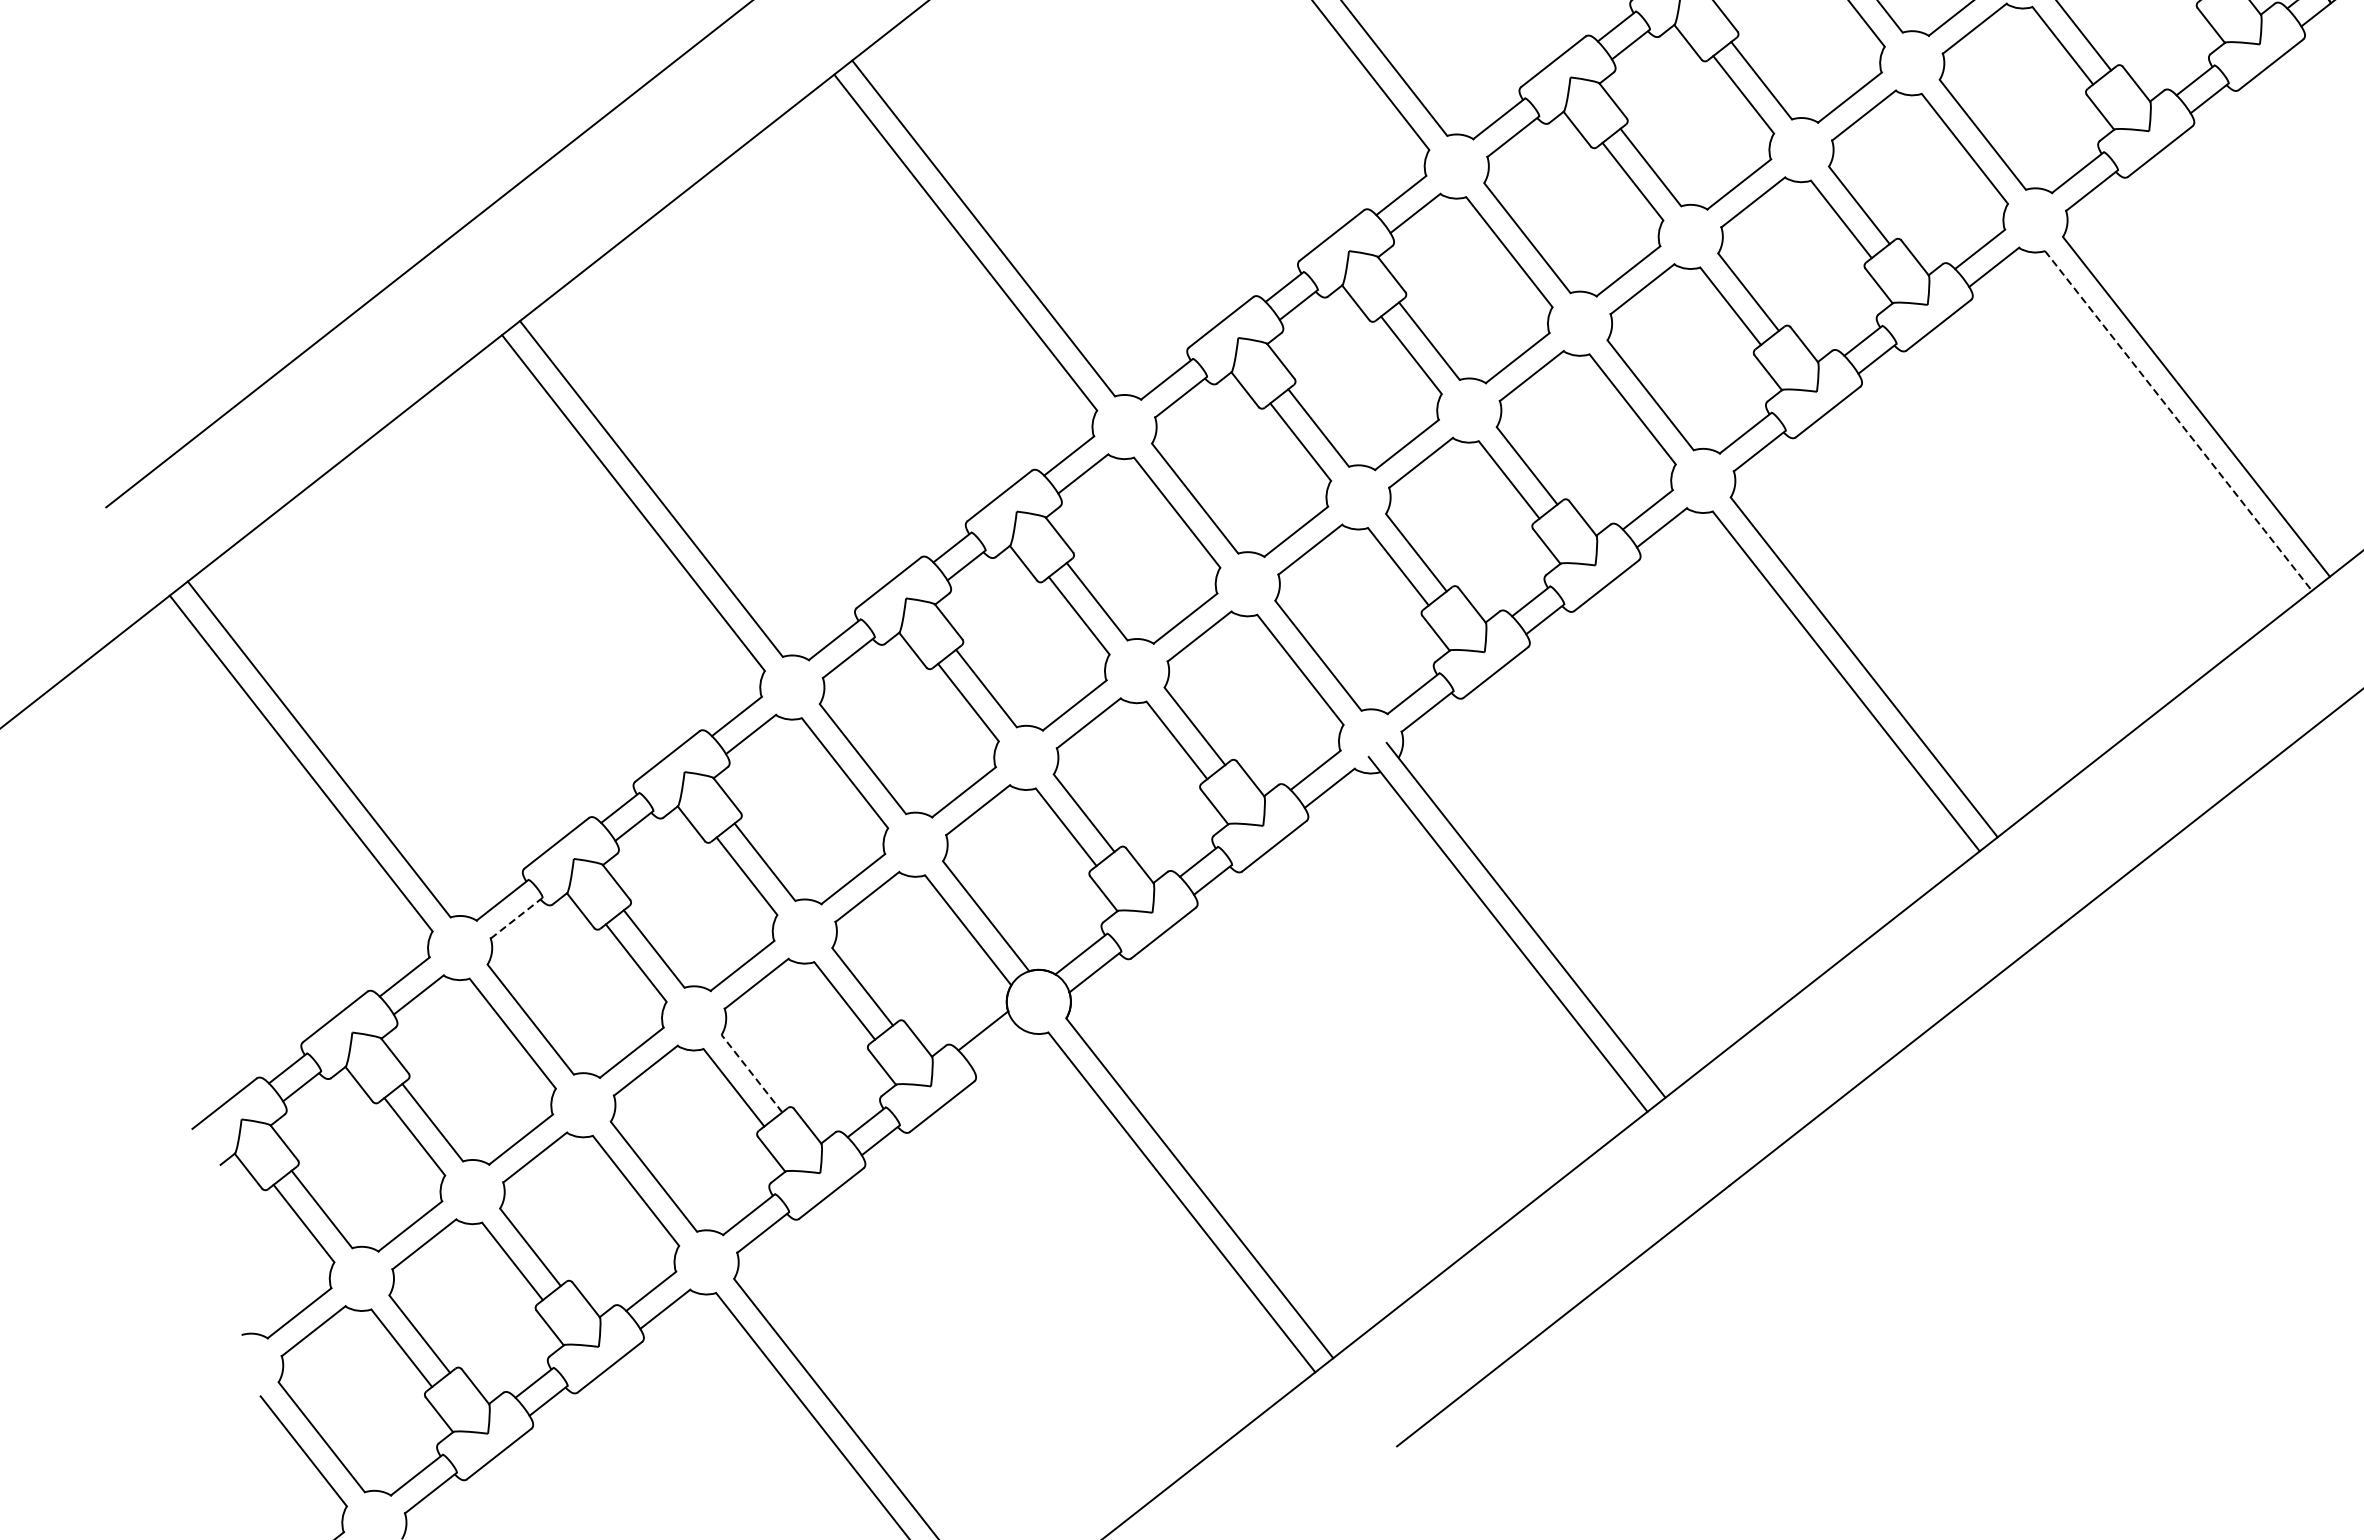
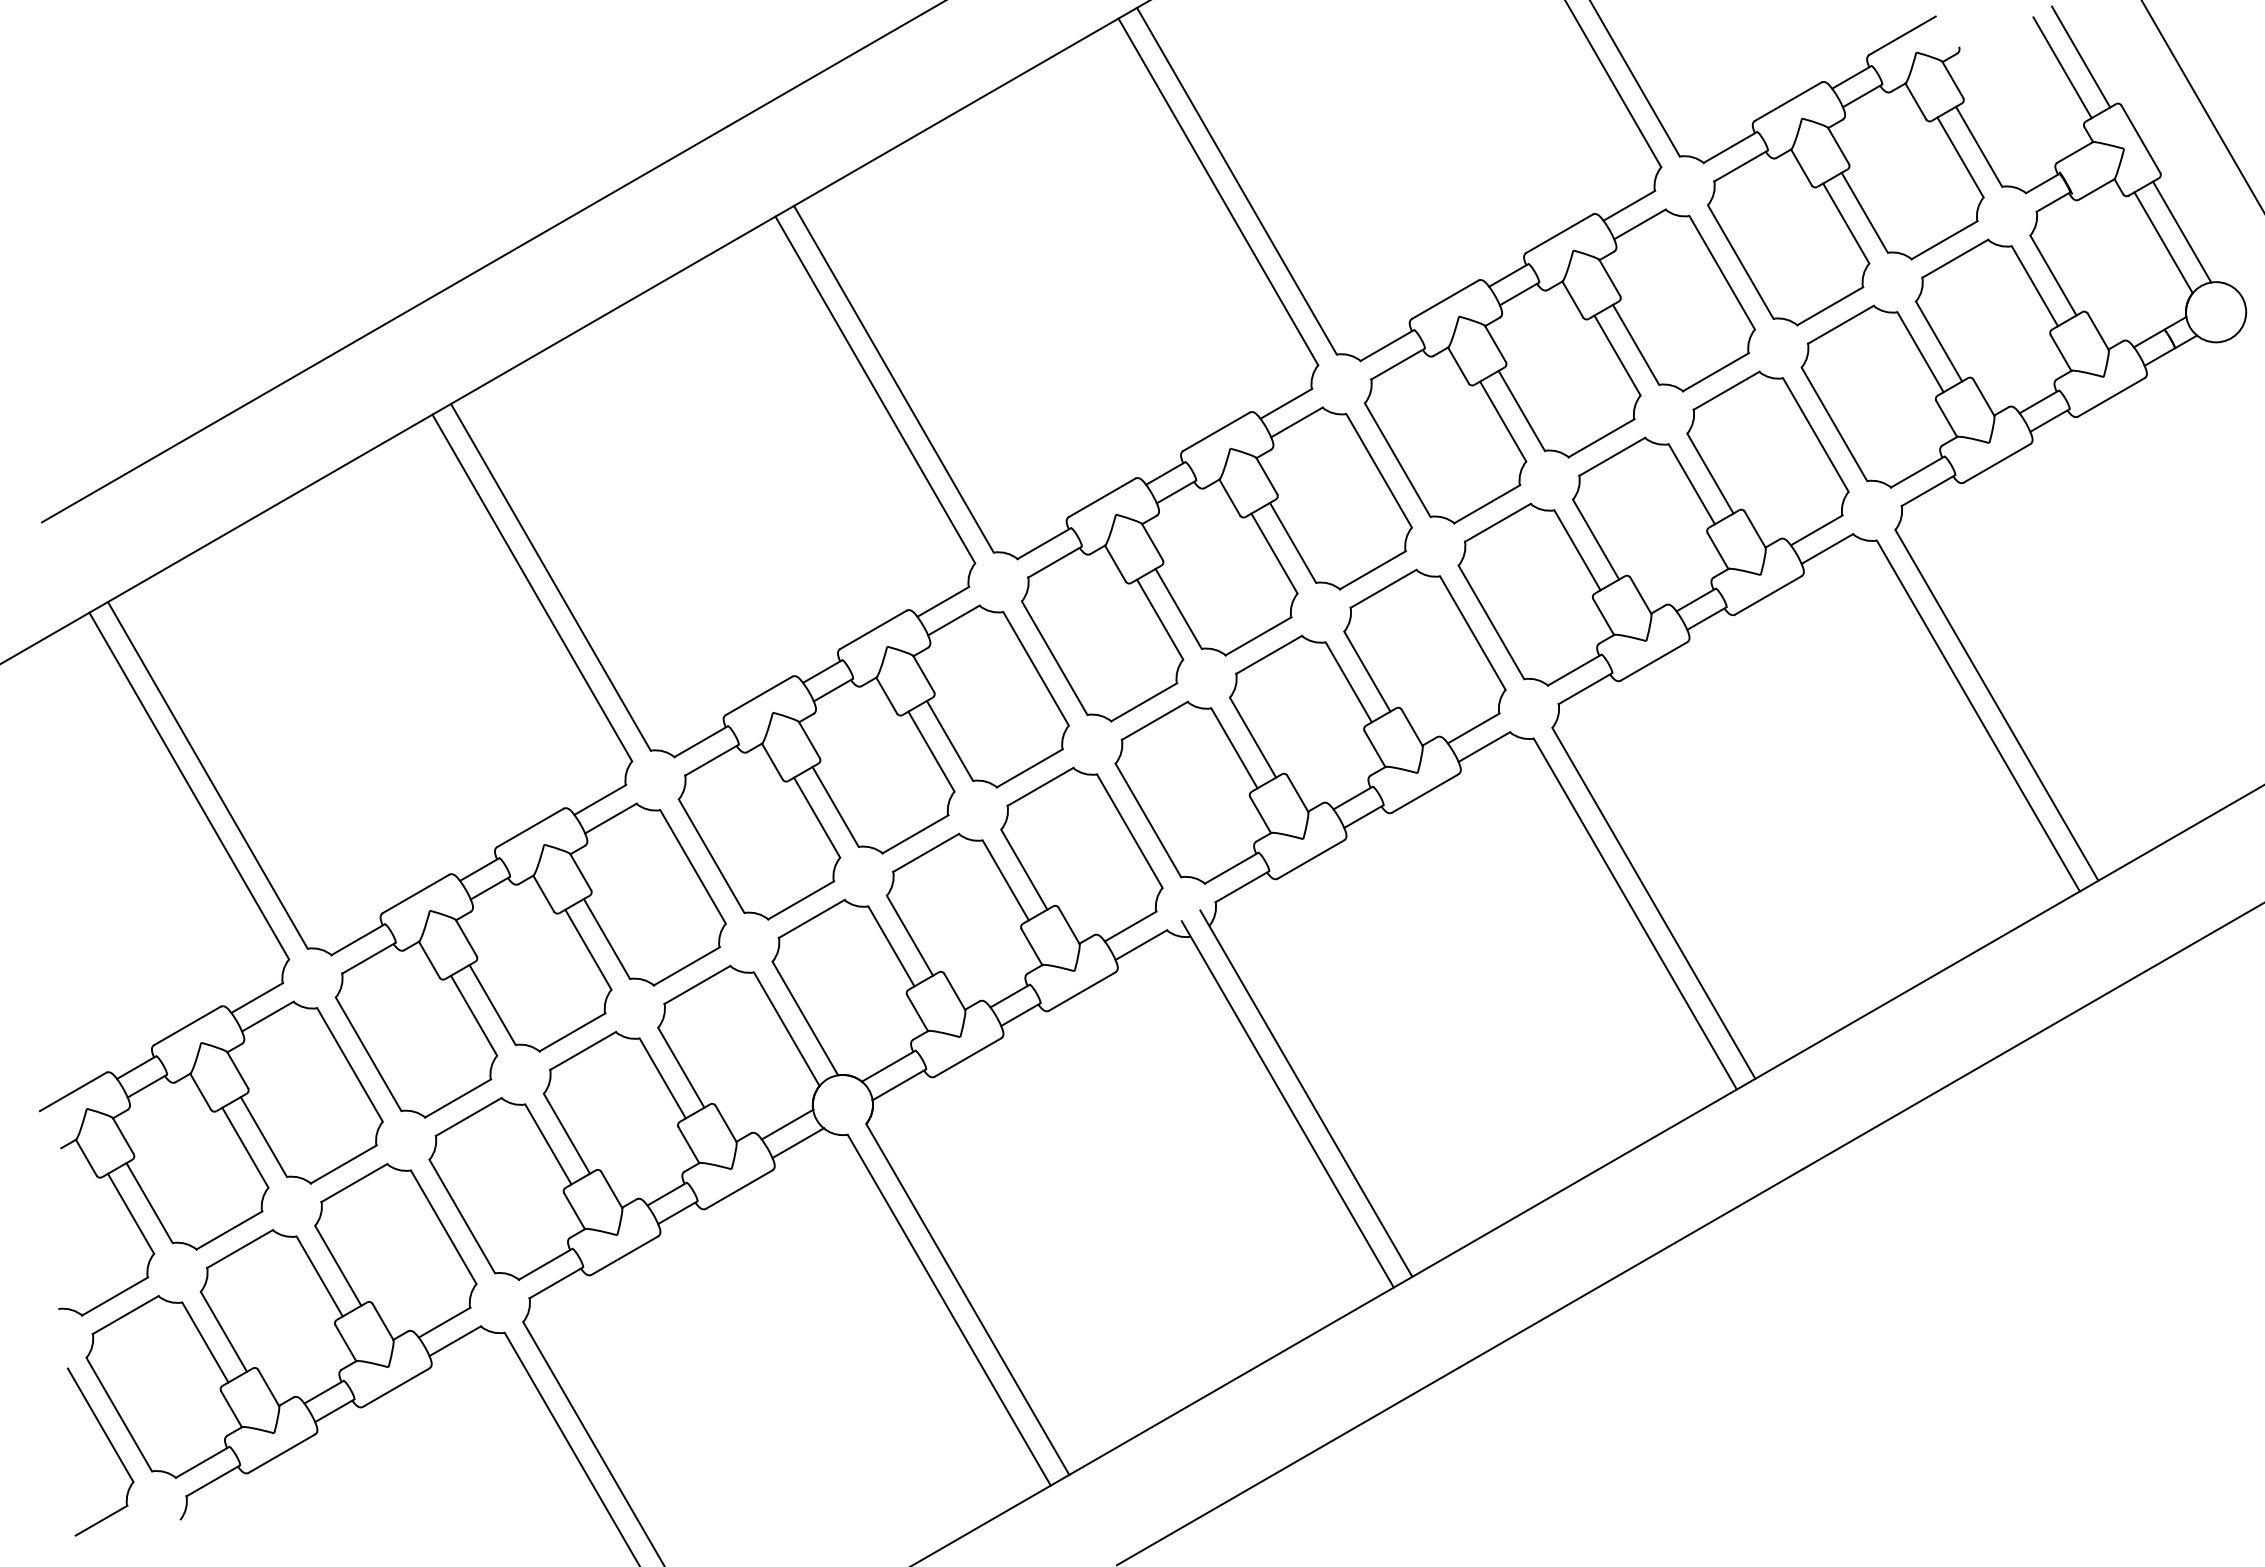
line: (2178, 421) -> (1978, 716), dashed -> solid
line: (516, 918) -> (368, 958), dashed -> solid
line: (997, 1049) -> (798, 1143), added
line: (751, 1073) -> (566, 1133), dashed -> solid

